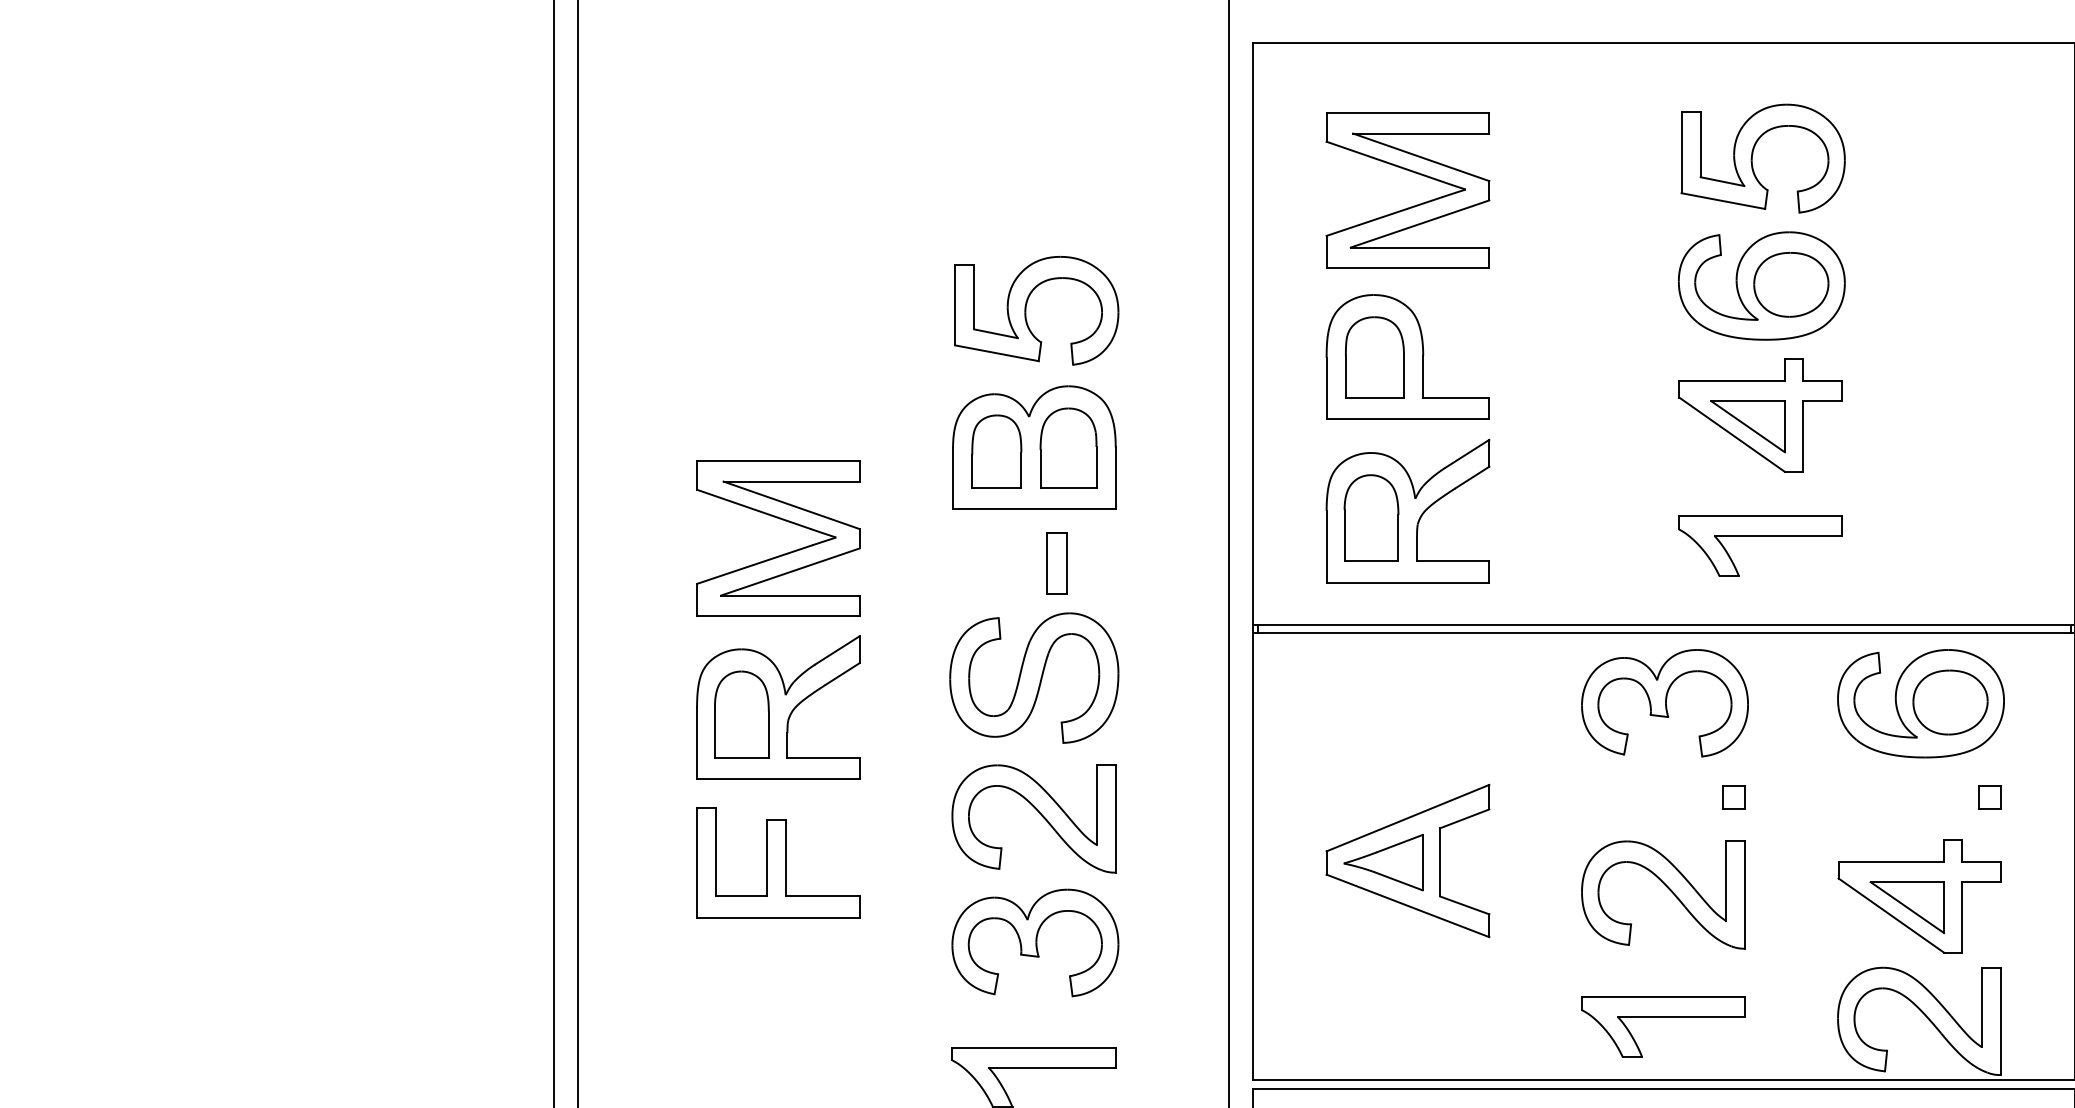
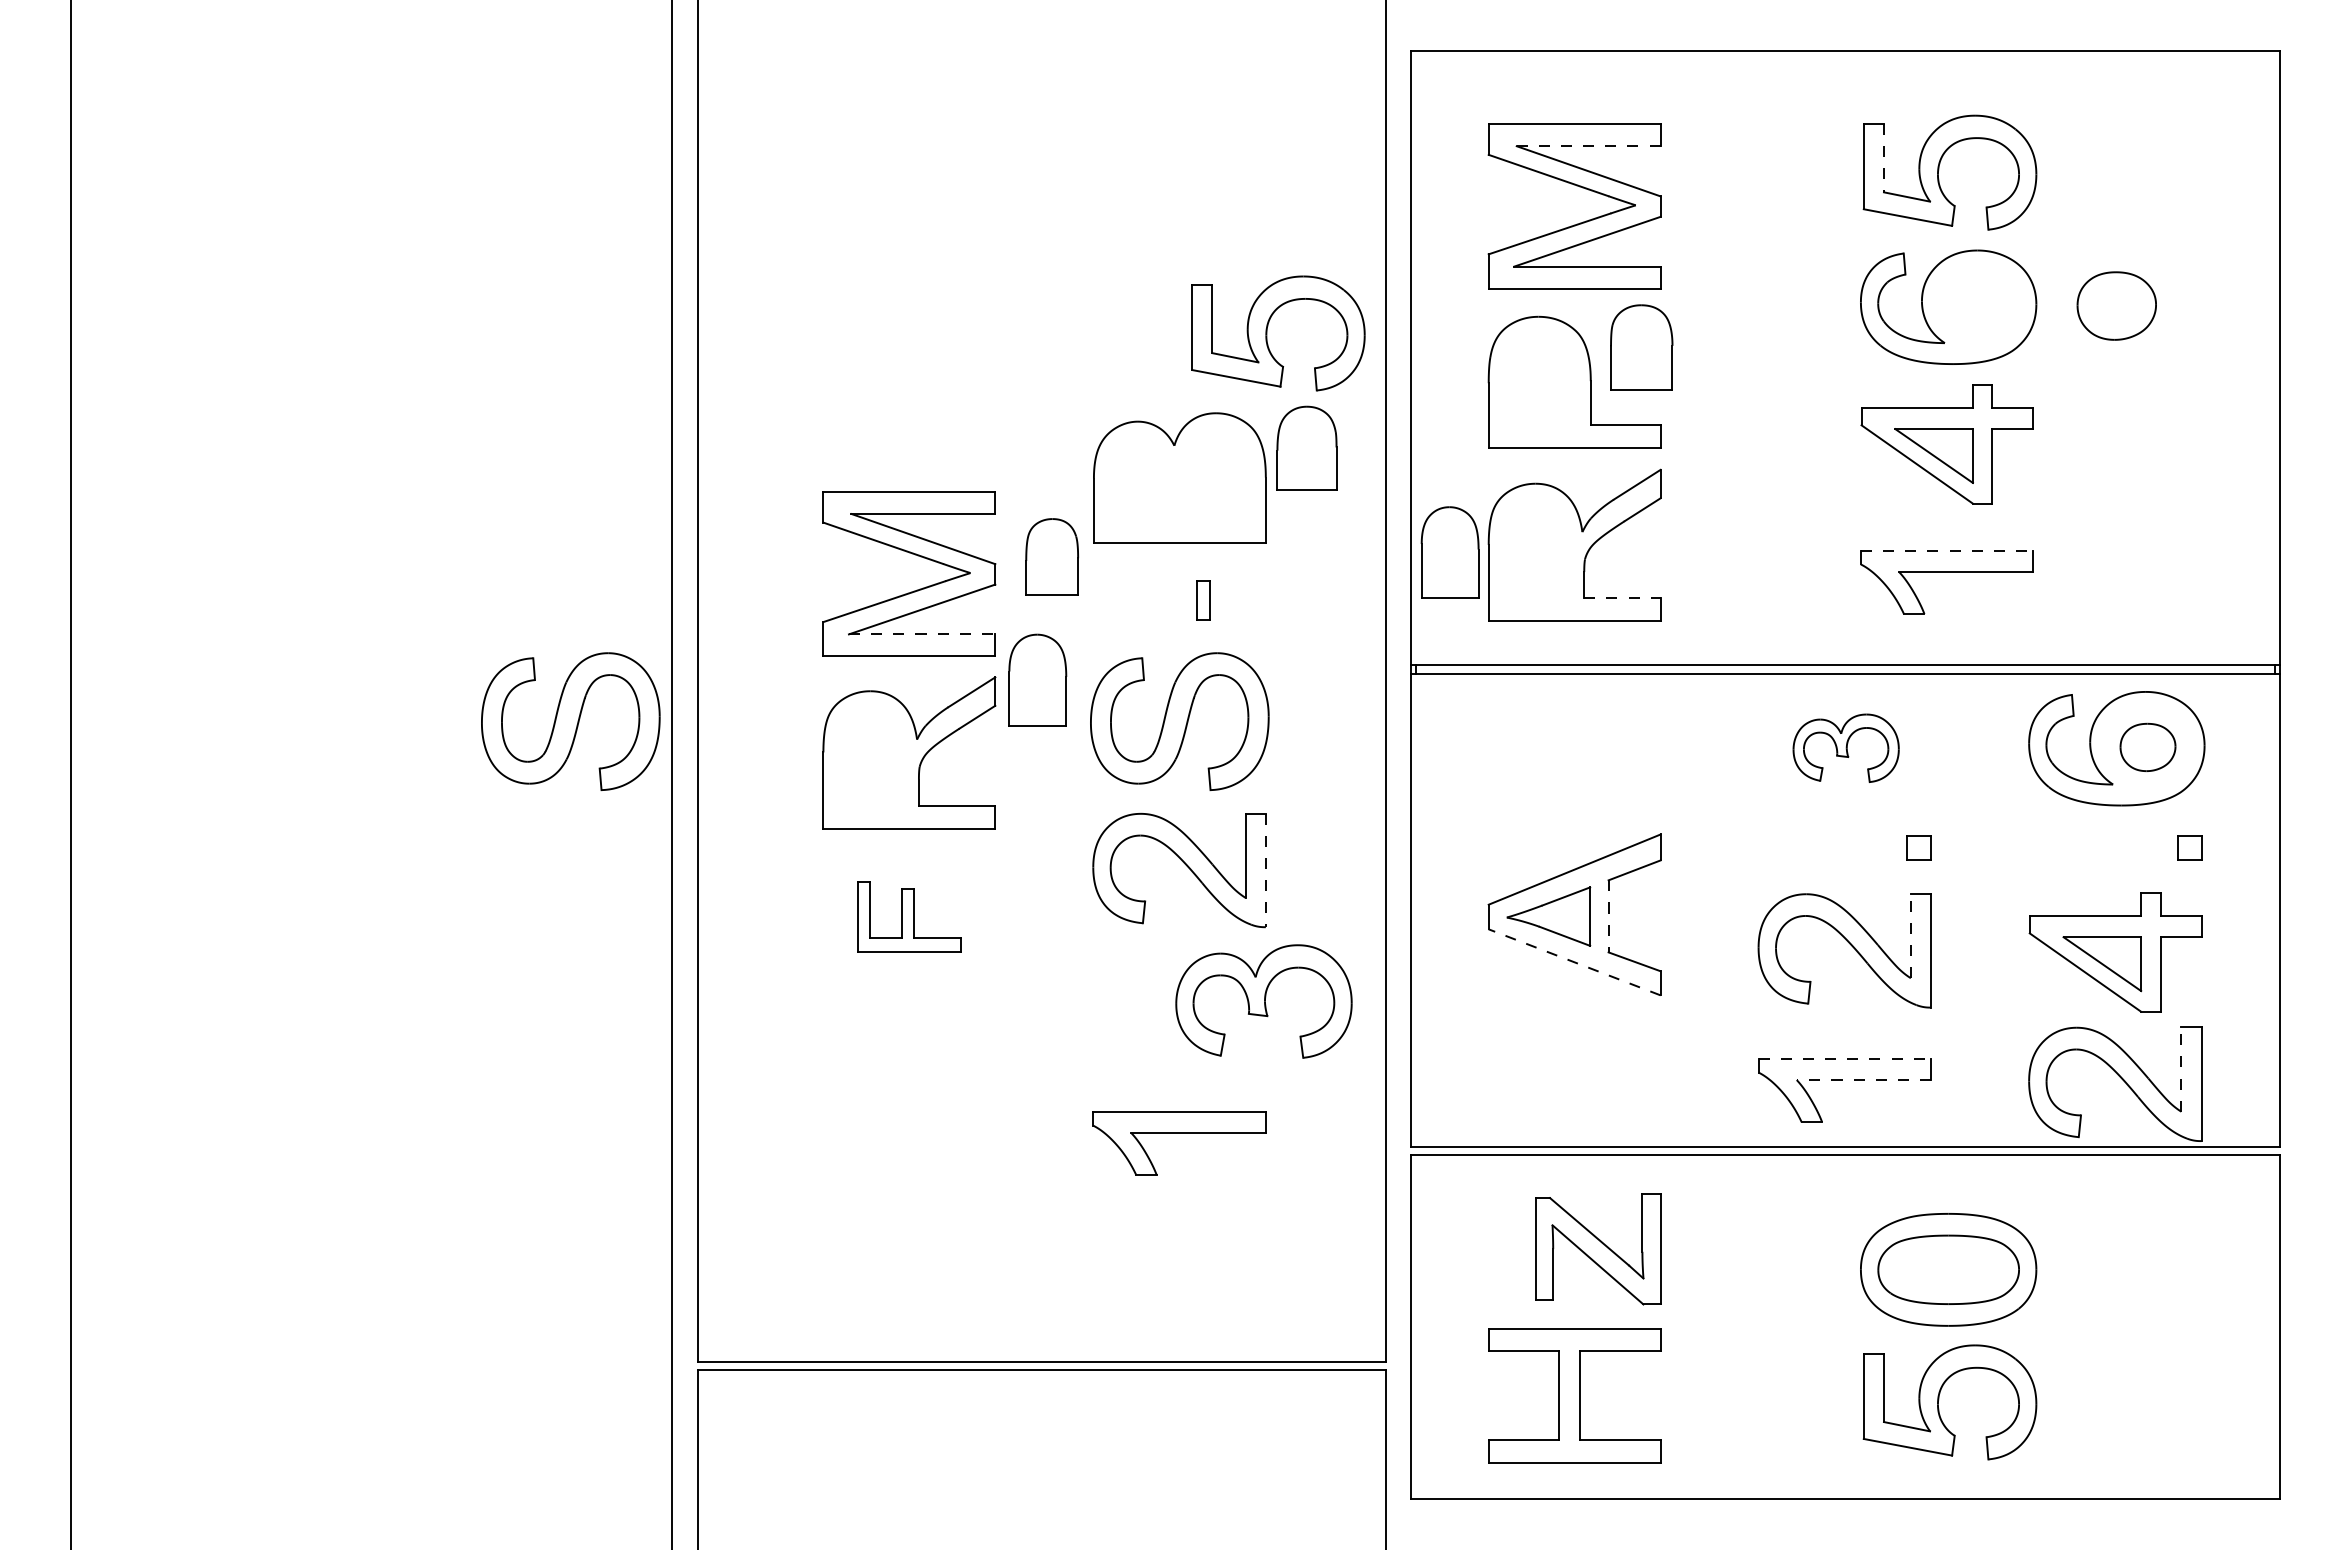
line: (1421, 133) -> (1588, 146), solid -> dashed
line: (1700, 145) -> (1883, 158), solid -> dashed
part: (1791, 284) -> (2116, 305), moved
part: (1026, 310) -> (1267, 333), moved
part: (1374, 357) -> (1641, 347), moved
part: (1068, 447) -> (1306, 447), moved
part: (996, 450) -> (1051, 556), moved
line: (1760, 516) -> (1947, 550), solid -> dashed
part: (1370, 518) -> (1449, 552), moved
line: (1453, 561) -> (1622, 598), solid -> dashed
part: (1056, 563) -> (1203, 600), size x0.6
line: (790, 595) -> (922, 634), solid -> dashed
part: (457, 677) -> (570, 721), added
part: (1950, 702) -> (2147, 747), size x0.7
part: (1664, 703) -> (1845, 748), size x0.6
part: (741, 713) -> (1037, 679), moved
line: (1115, 818) -> (1265, 870), solid -> dashed
part: (777, 862) -> (908, 916), size x0.6
line: (1439, 862) -> (1608, 916), solid -> dashed
line: (1725, 880) -> (1910, 935), solid -> dashed
line: (1407, 906) -> (1574, 962), solid -> dashed
part: (1034, 942) -> (1263, 1001), moved
line: (1664, 996) -> (1845, 1058), solid -> dashed
line: (1982, 1007) -> (2181, 1069), solid -> dashed
line: (1681, 1017) -> (1863, 1080), solid -> dashed

